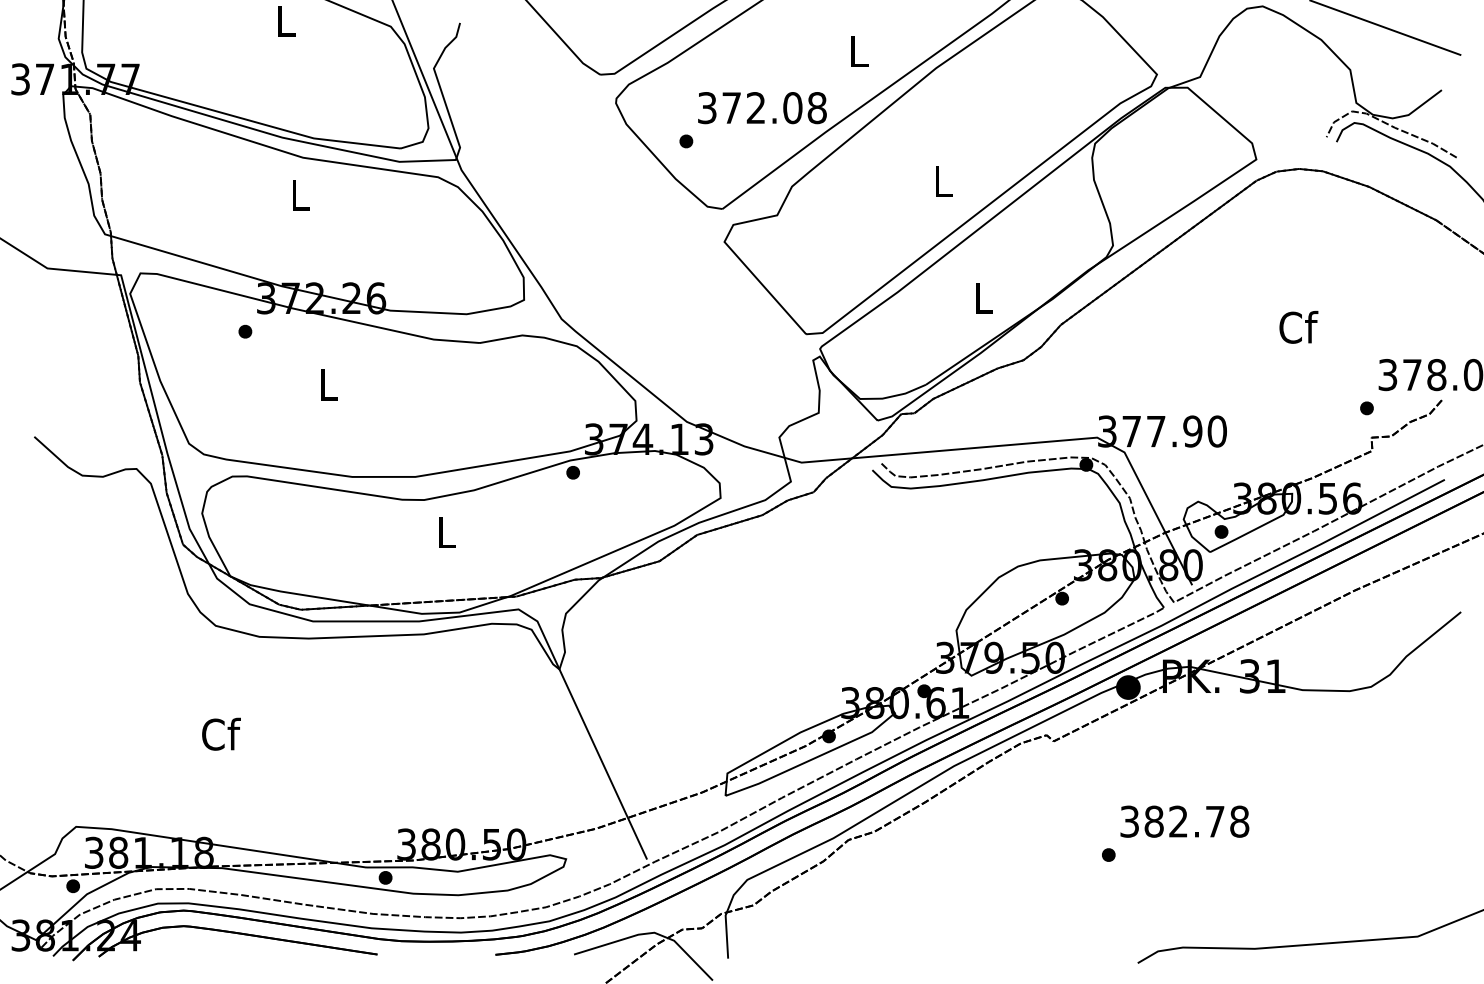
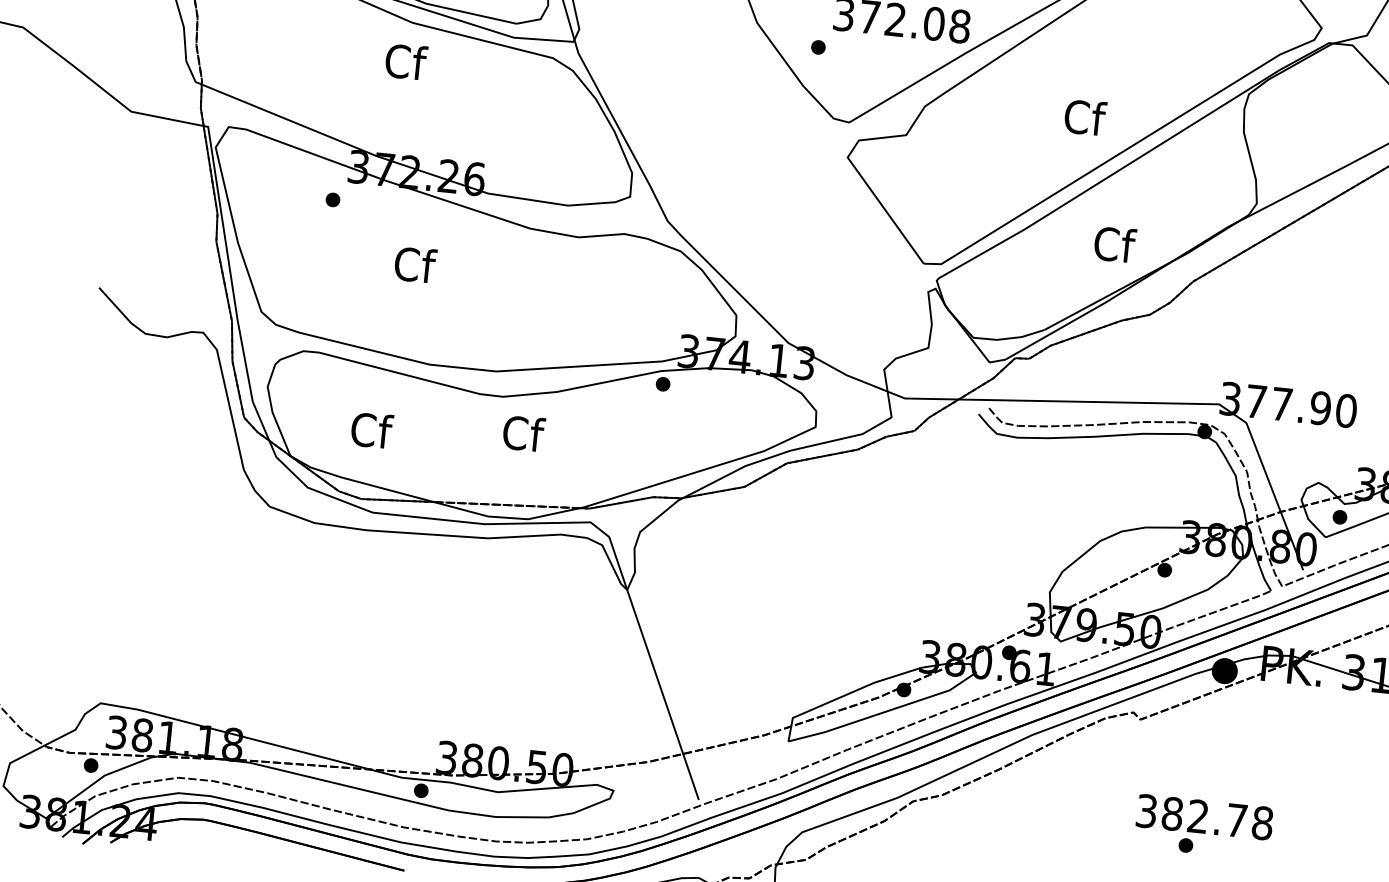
text: (943, 180) -> (1085, 116), L -> Cf
text: (300, 194) -> (406, 61), L -> Cf
text: (983, 297) -> (1114, 244), L -> Cf
text: (328, 384) -> (414, 264), L -> Cf
text: (447, 532) -> (524, 433), L -> Cf
text: (221, 733) -> (372, 429), moved
text: (1184, 821) -> (1204, 817), moved

